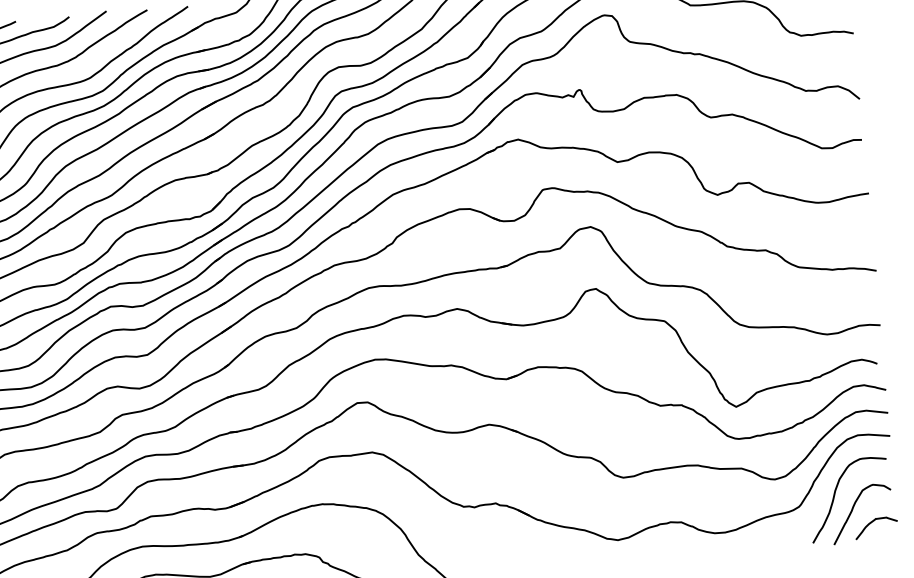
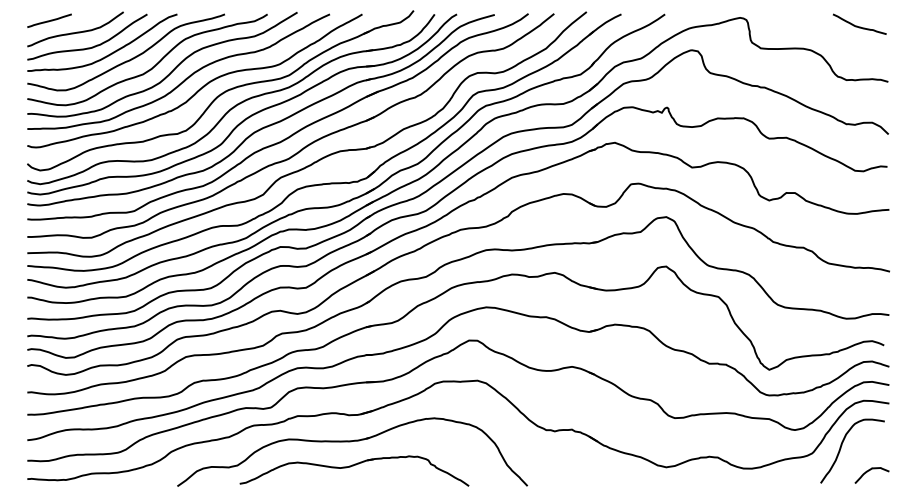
curve: (853, 509) -> (855, 459), removed

